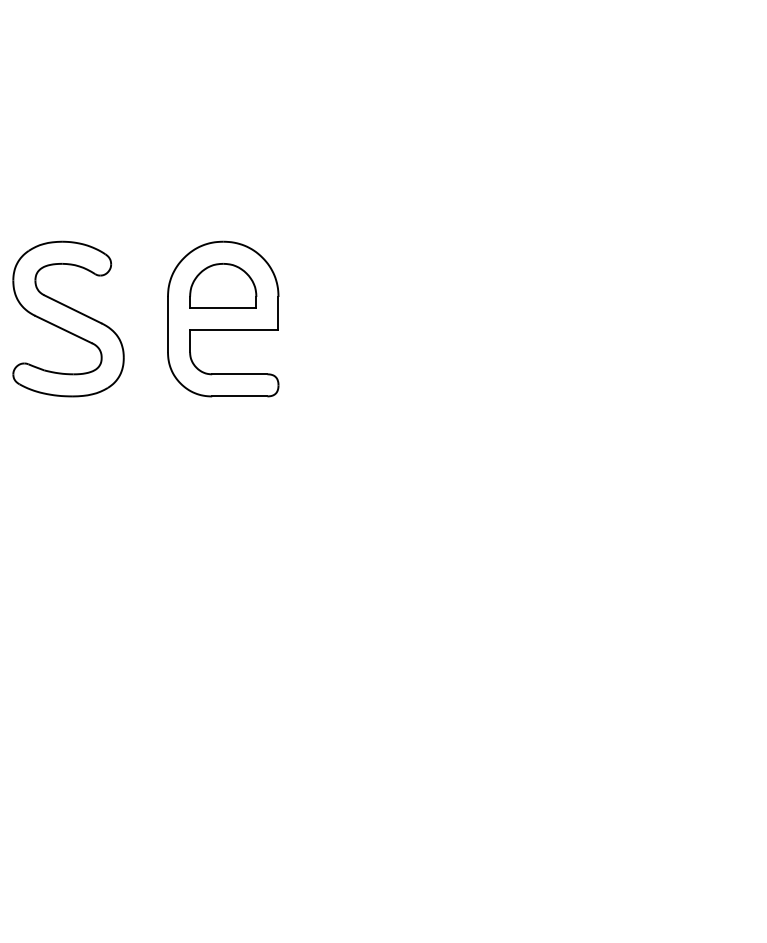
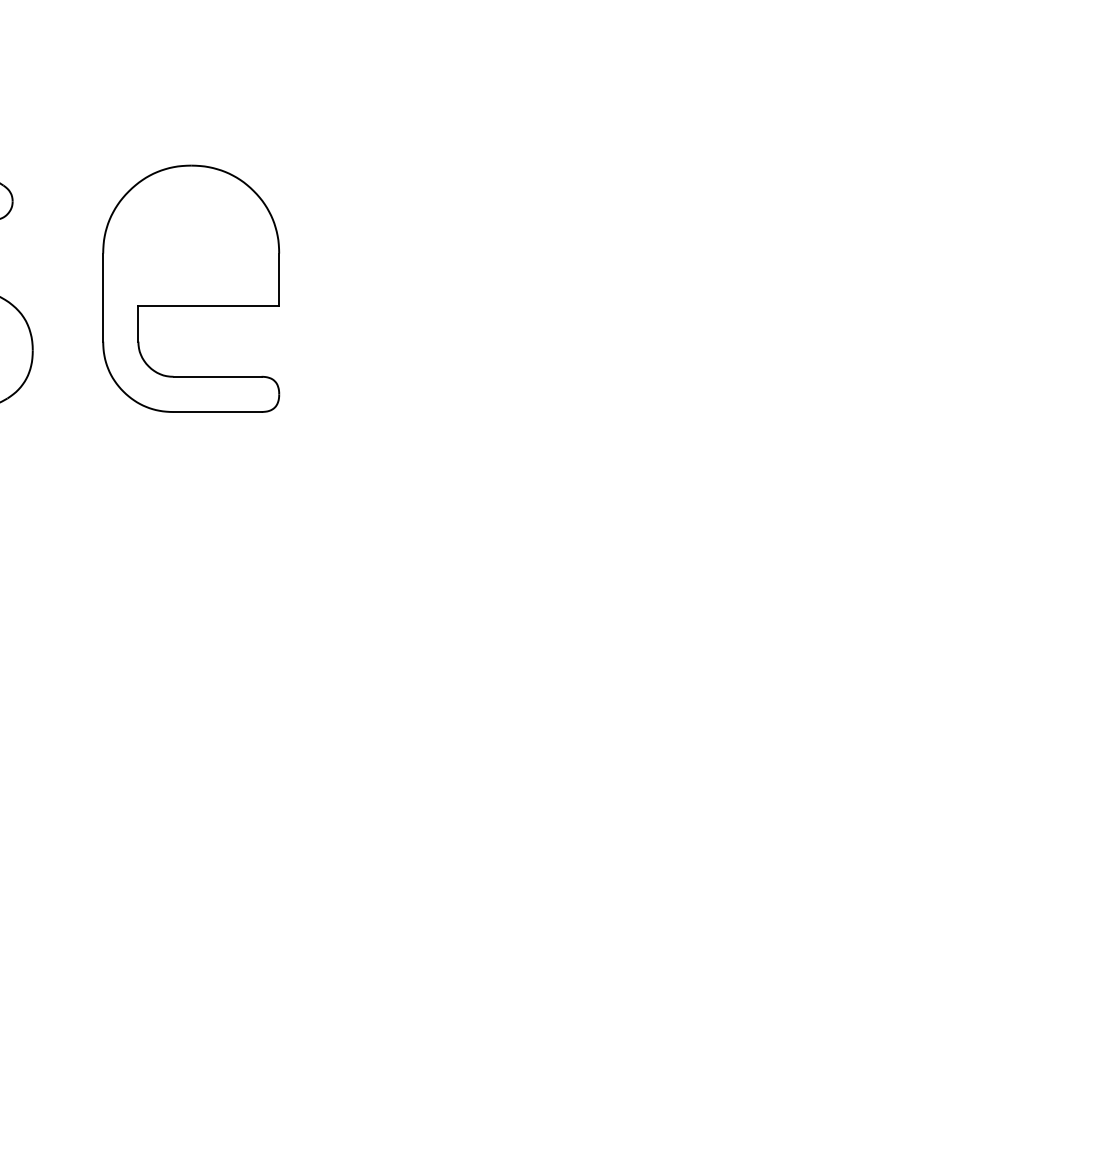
part: (223, 285) -> (191, 235), removed

